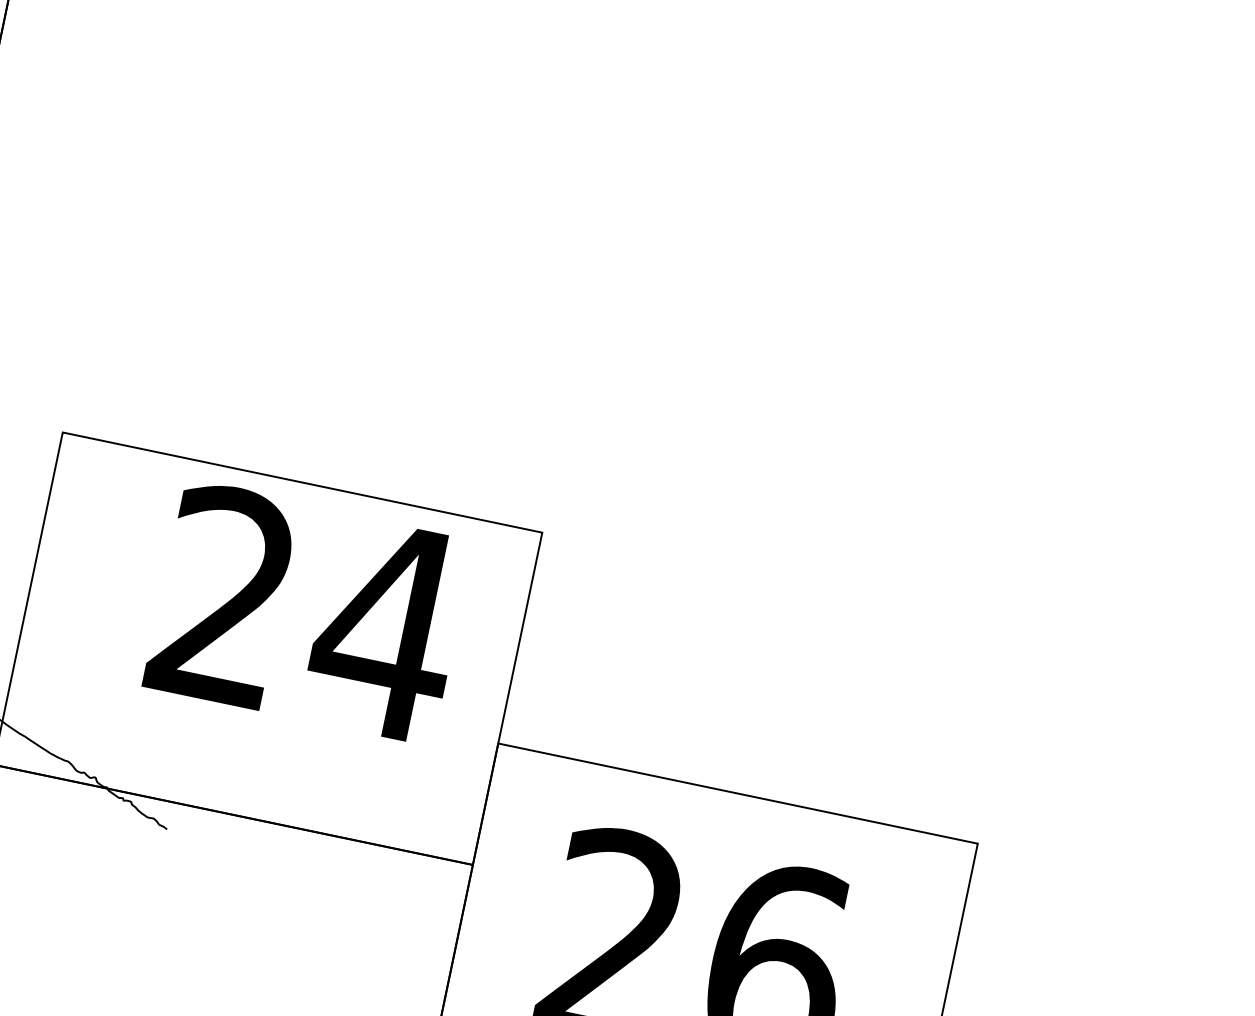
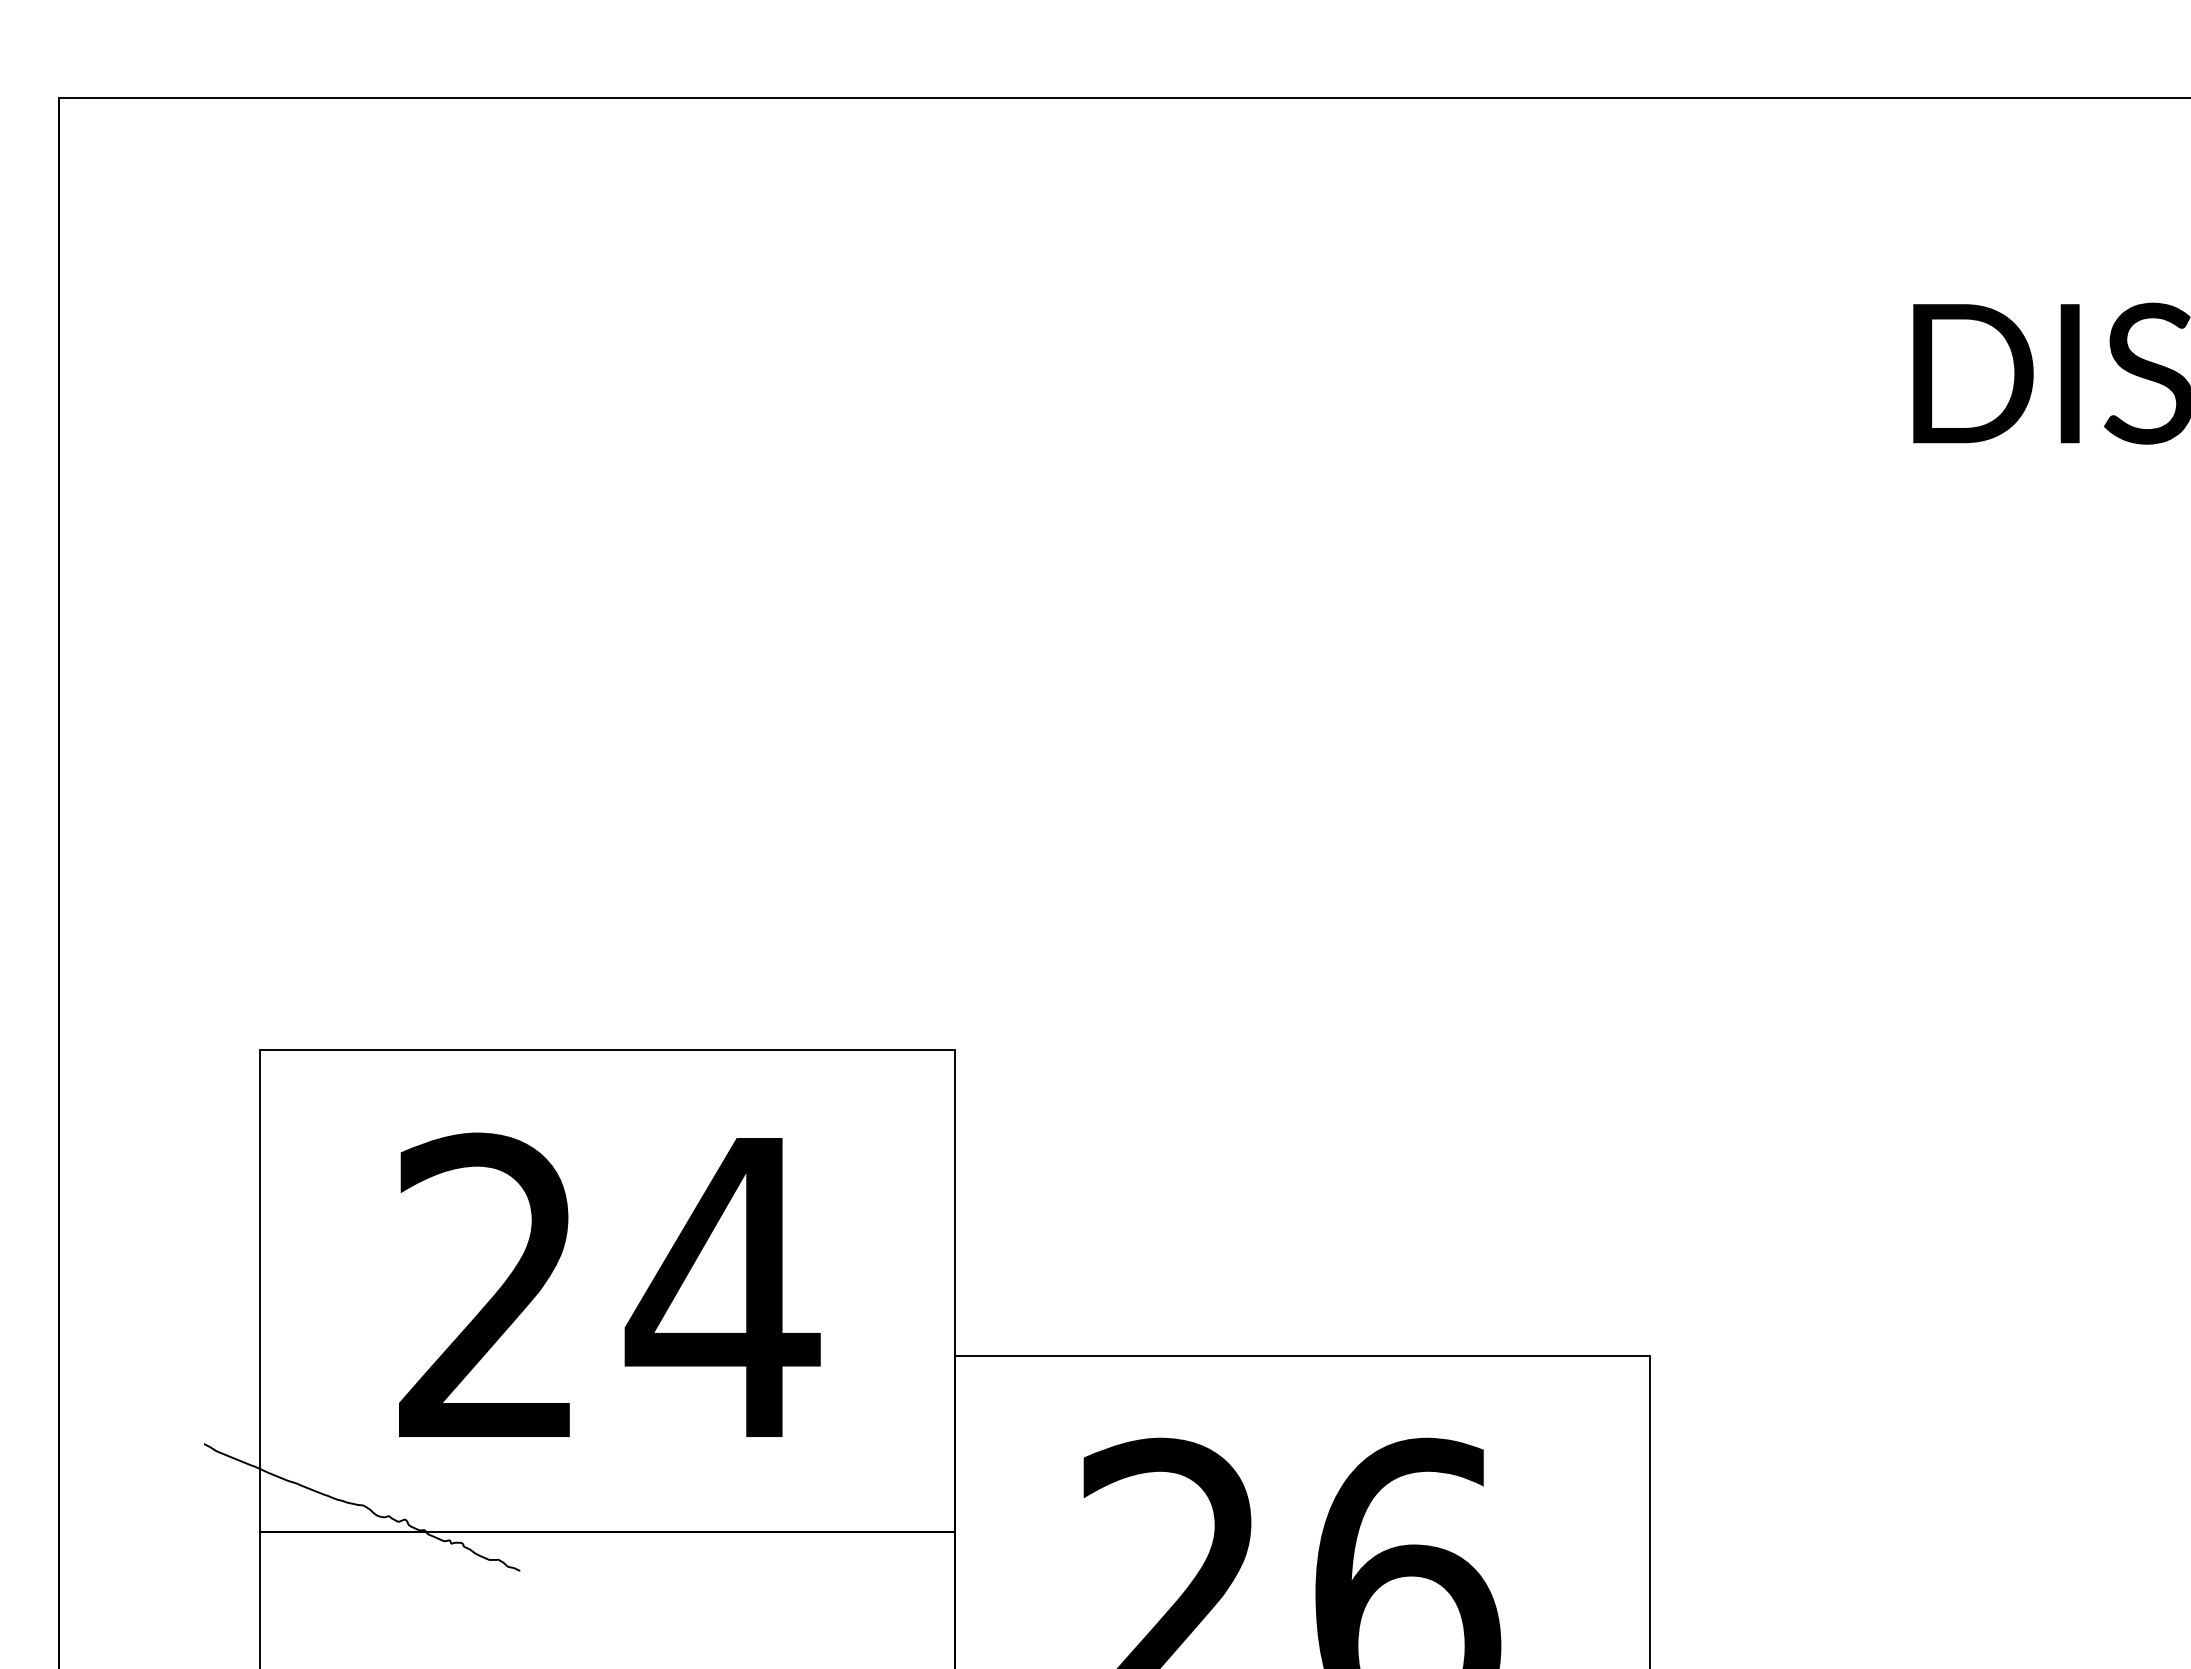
text: (308, 611) -> (609, 1284), moved

